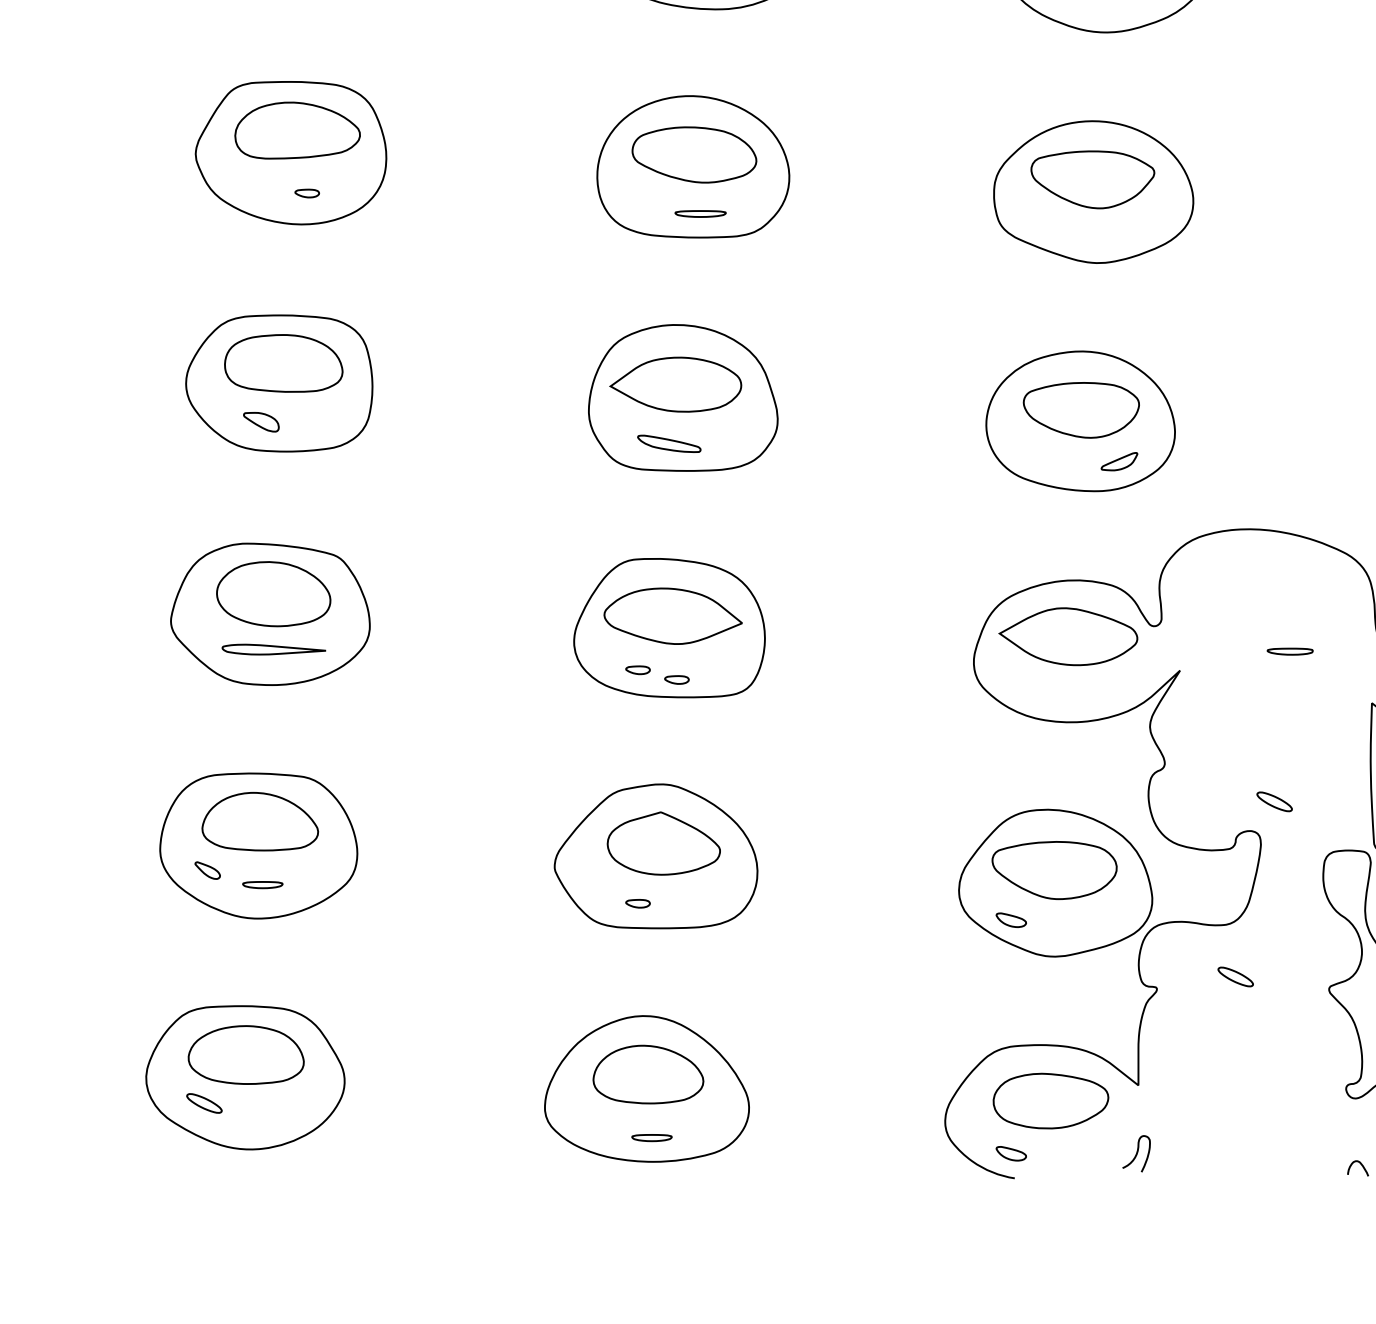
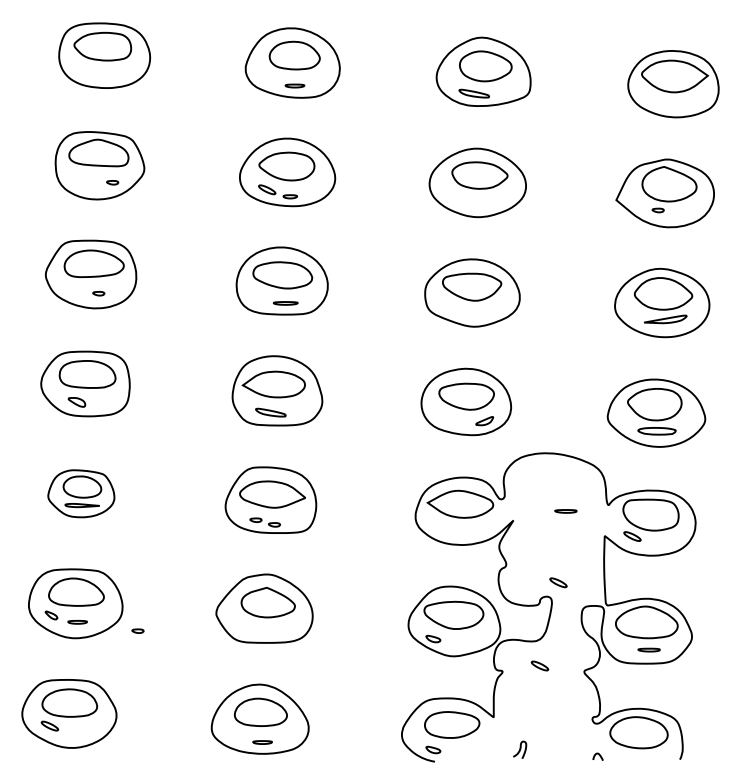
part: (270, 613) -> (81, 493), size x0.7
part: (637, 902) -> (137, 630), moved
curve: (1137, 1152) -> (520, 749), moved

